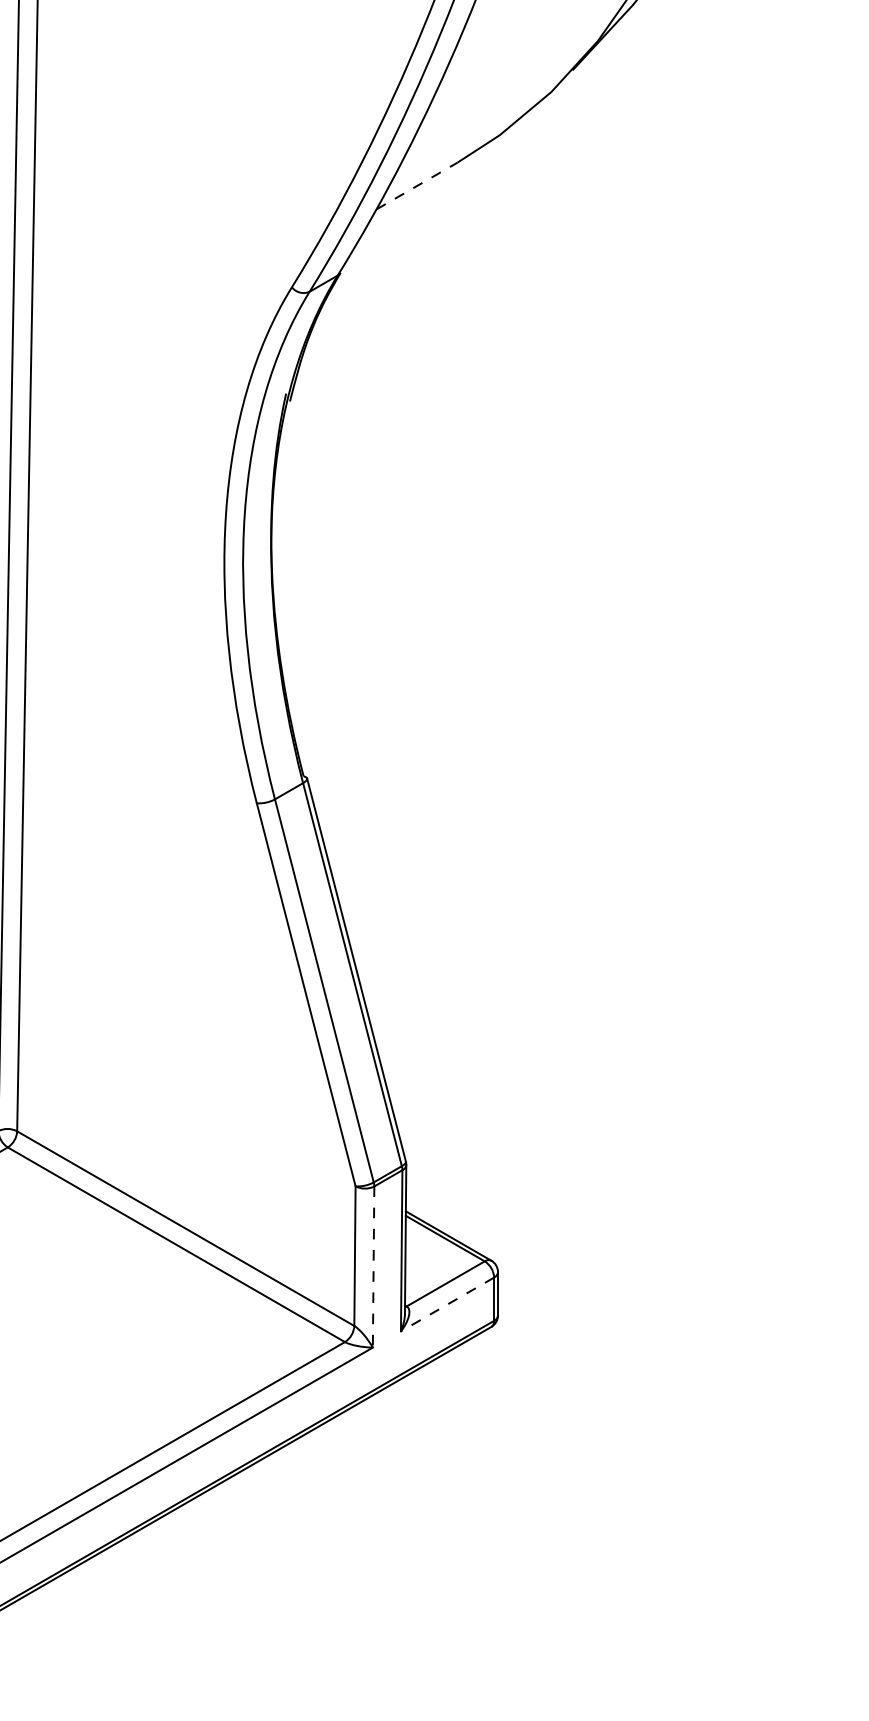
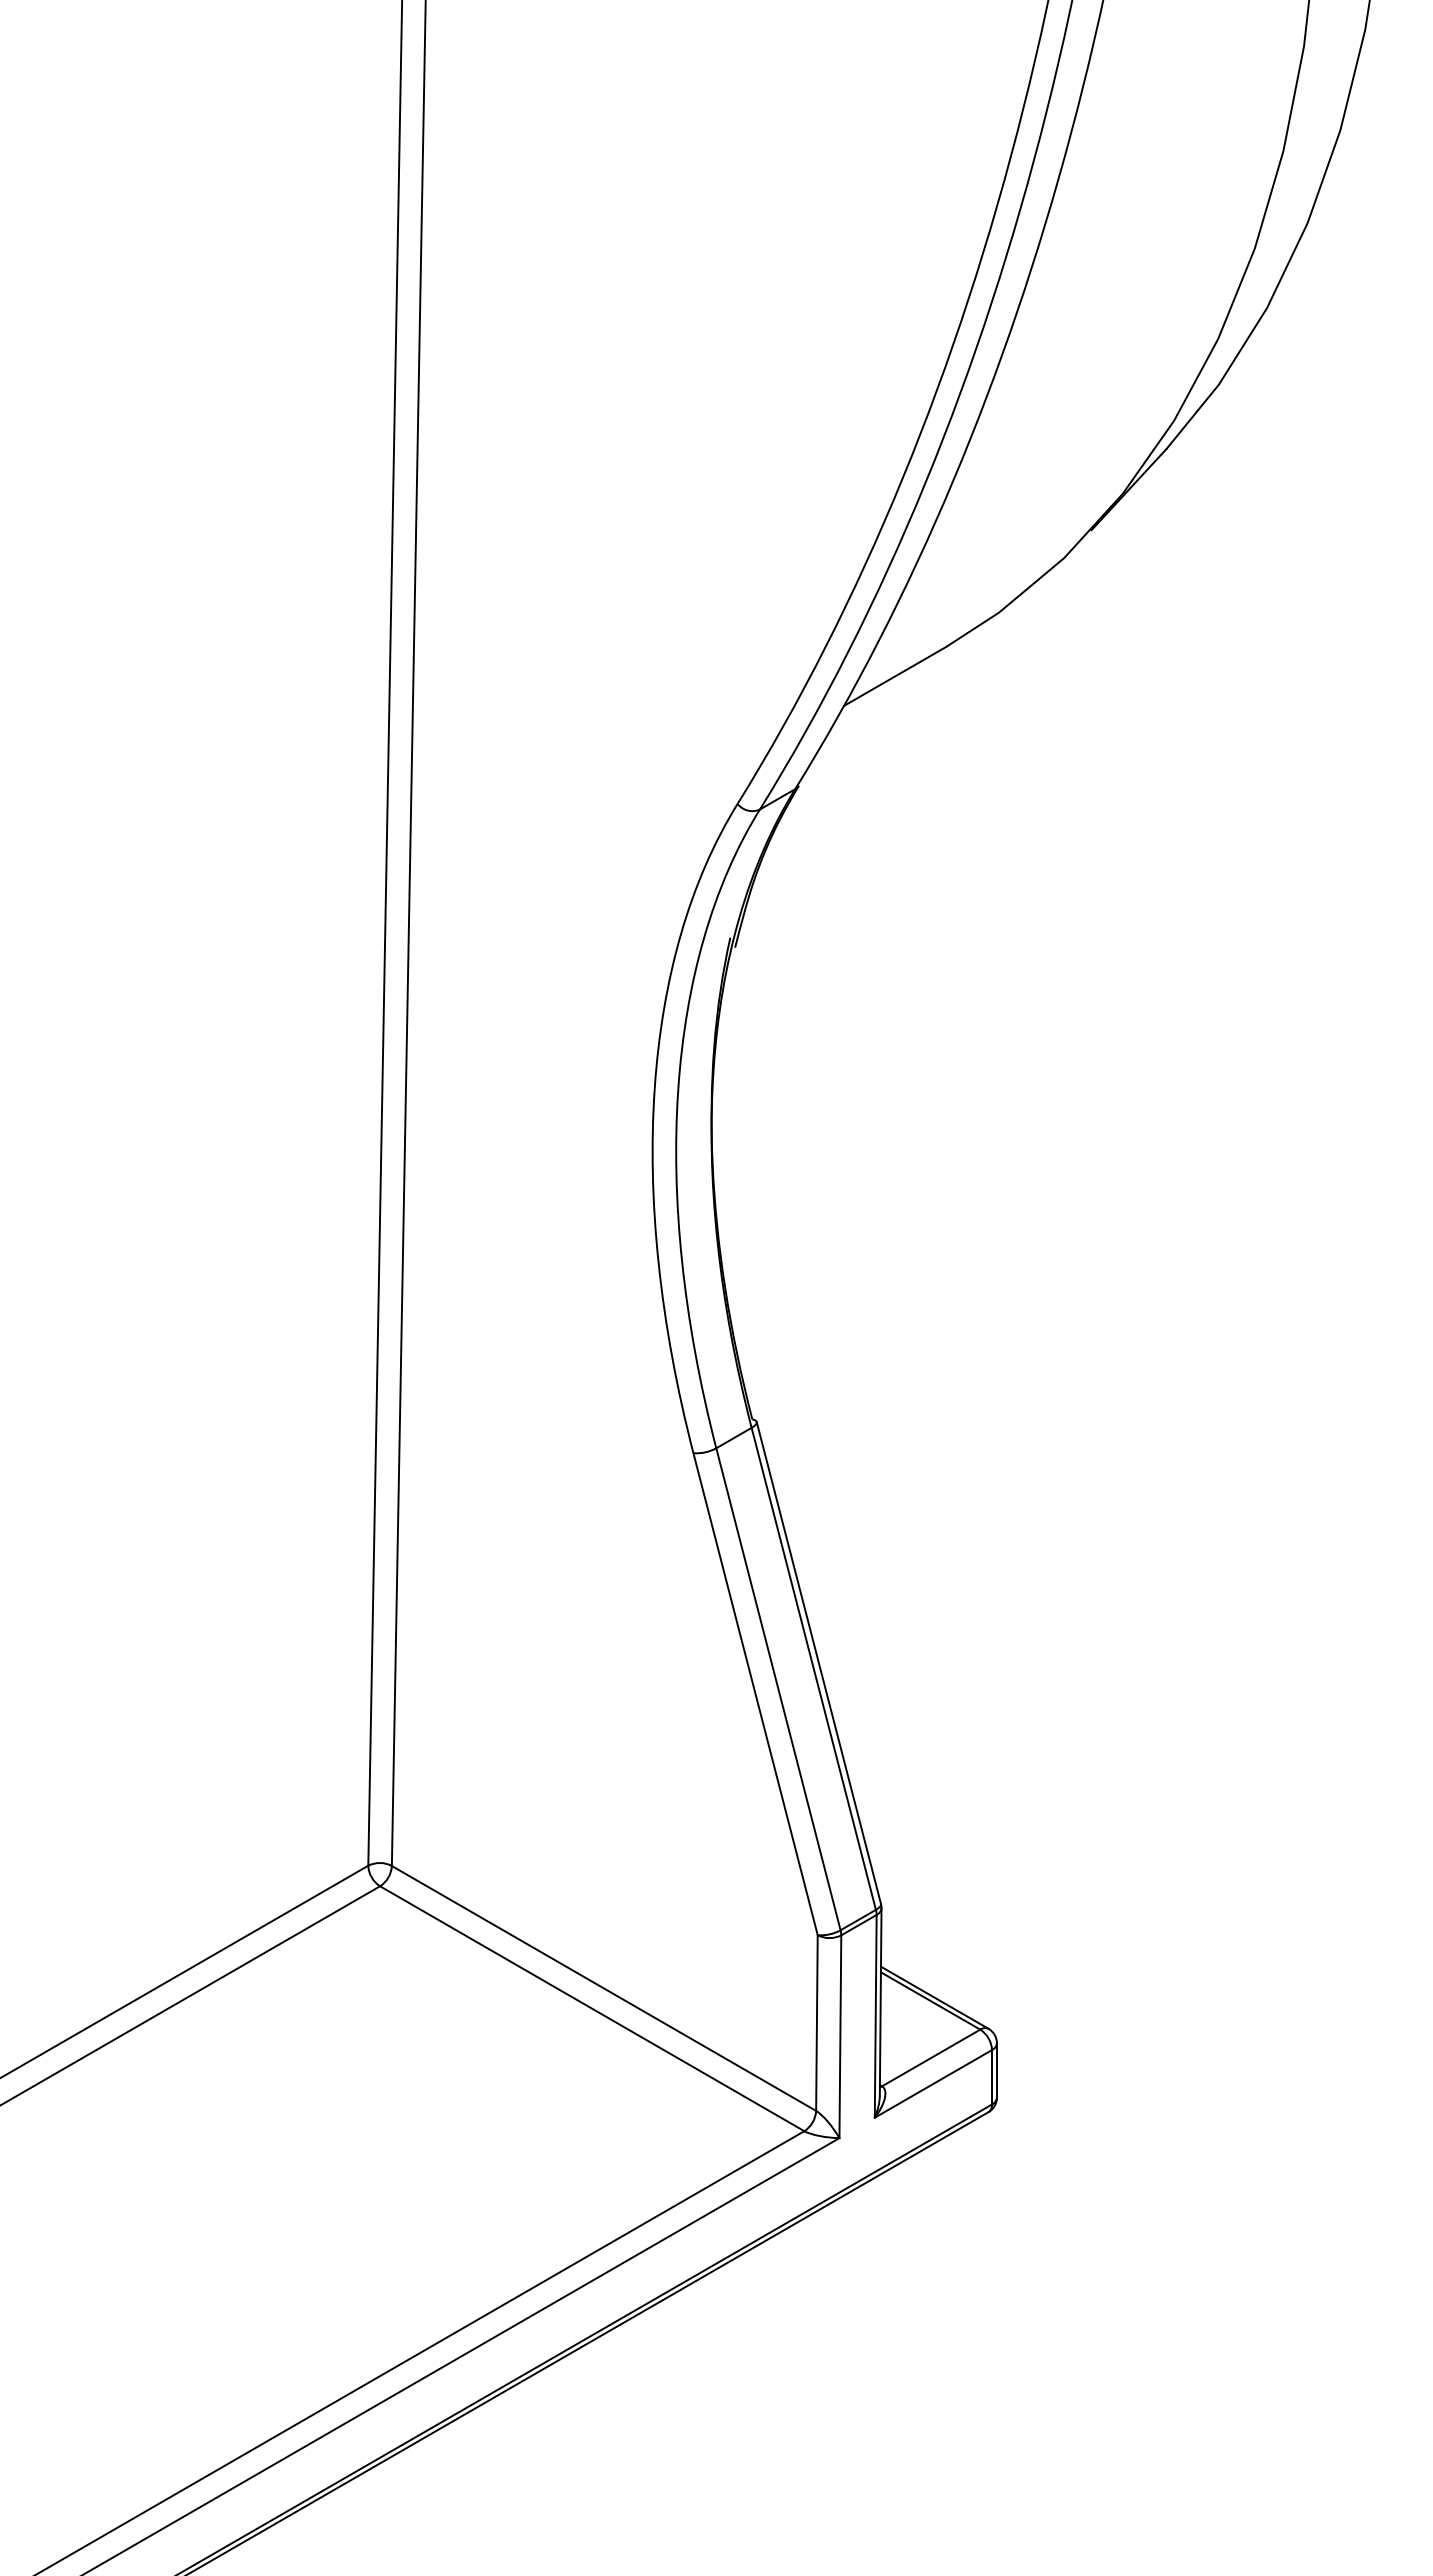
line: (417, 186) -> (895, 676), dashed -> solid
line: (373, 1267) -> (840, 2037), dashed -> solid
line: (447, 1304) -> (933, 2083), dashed -> solid

